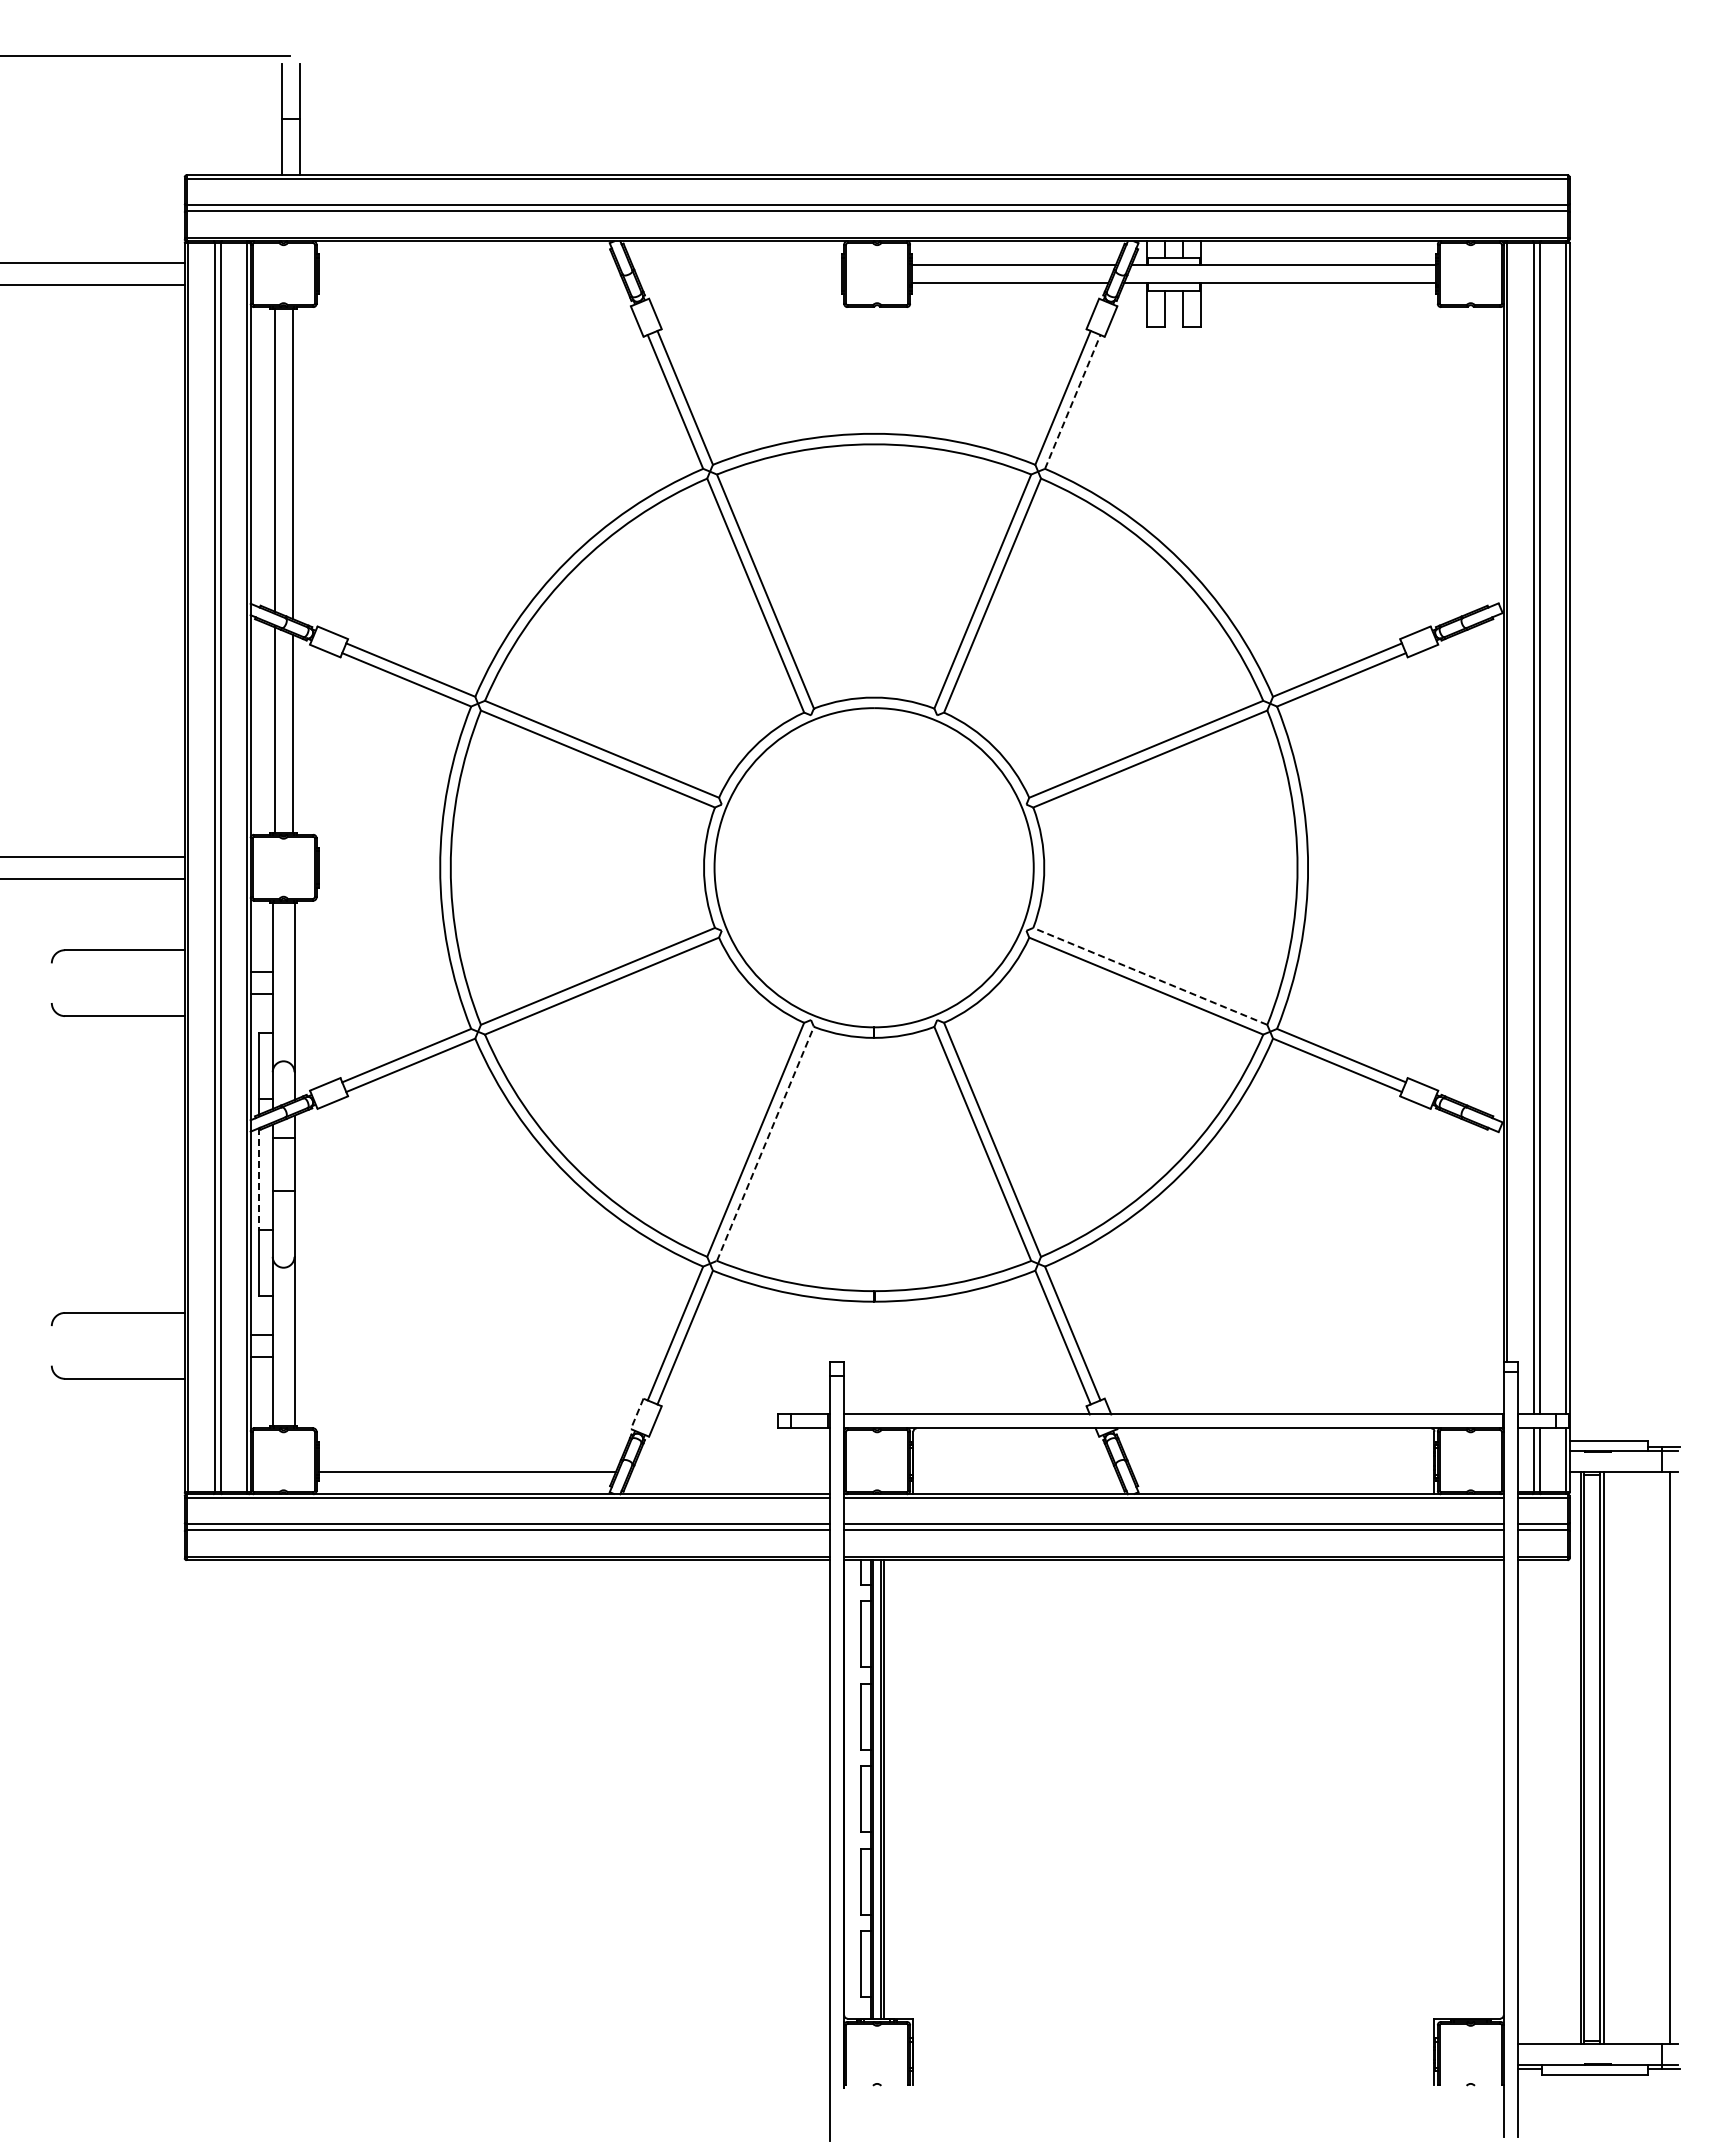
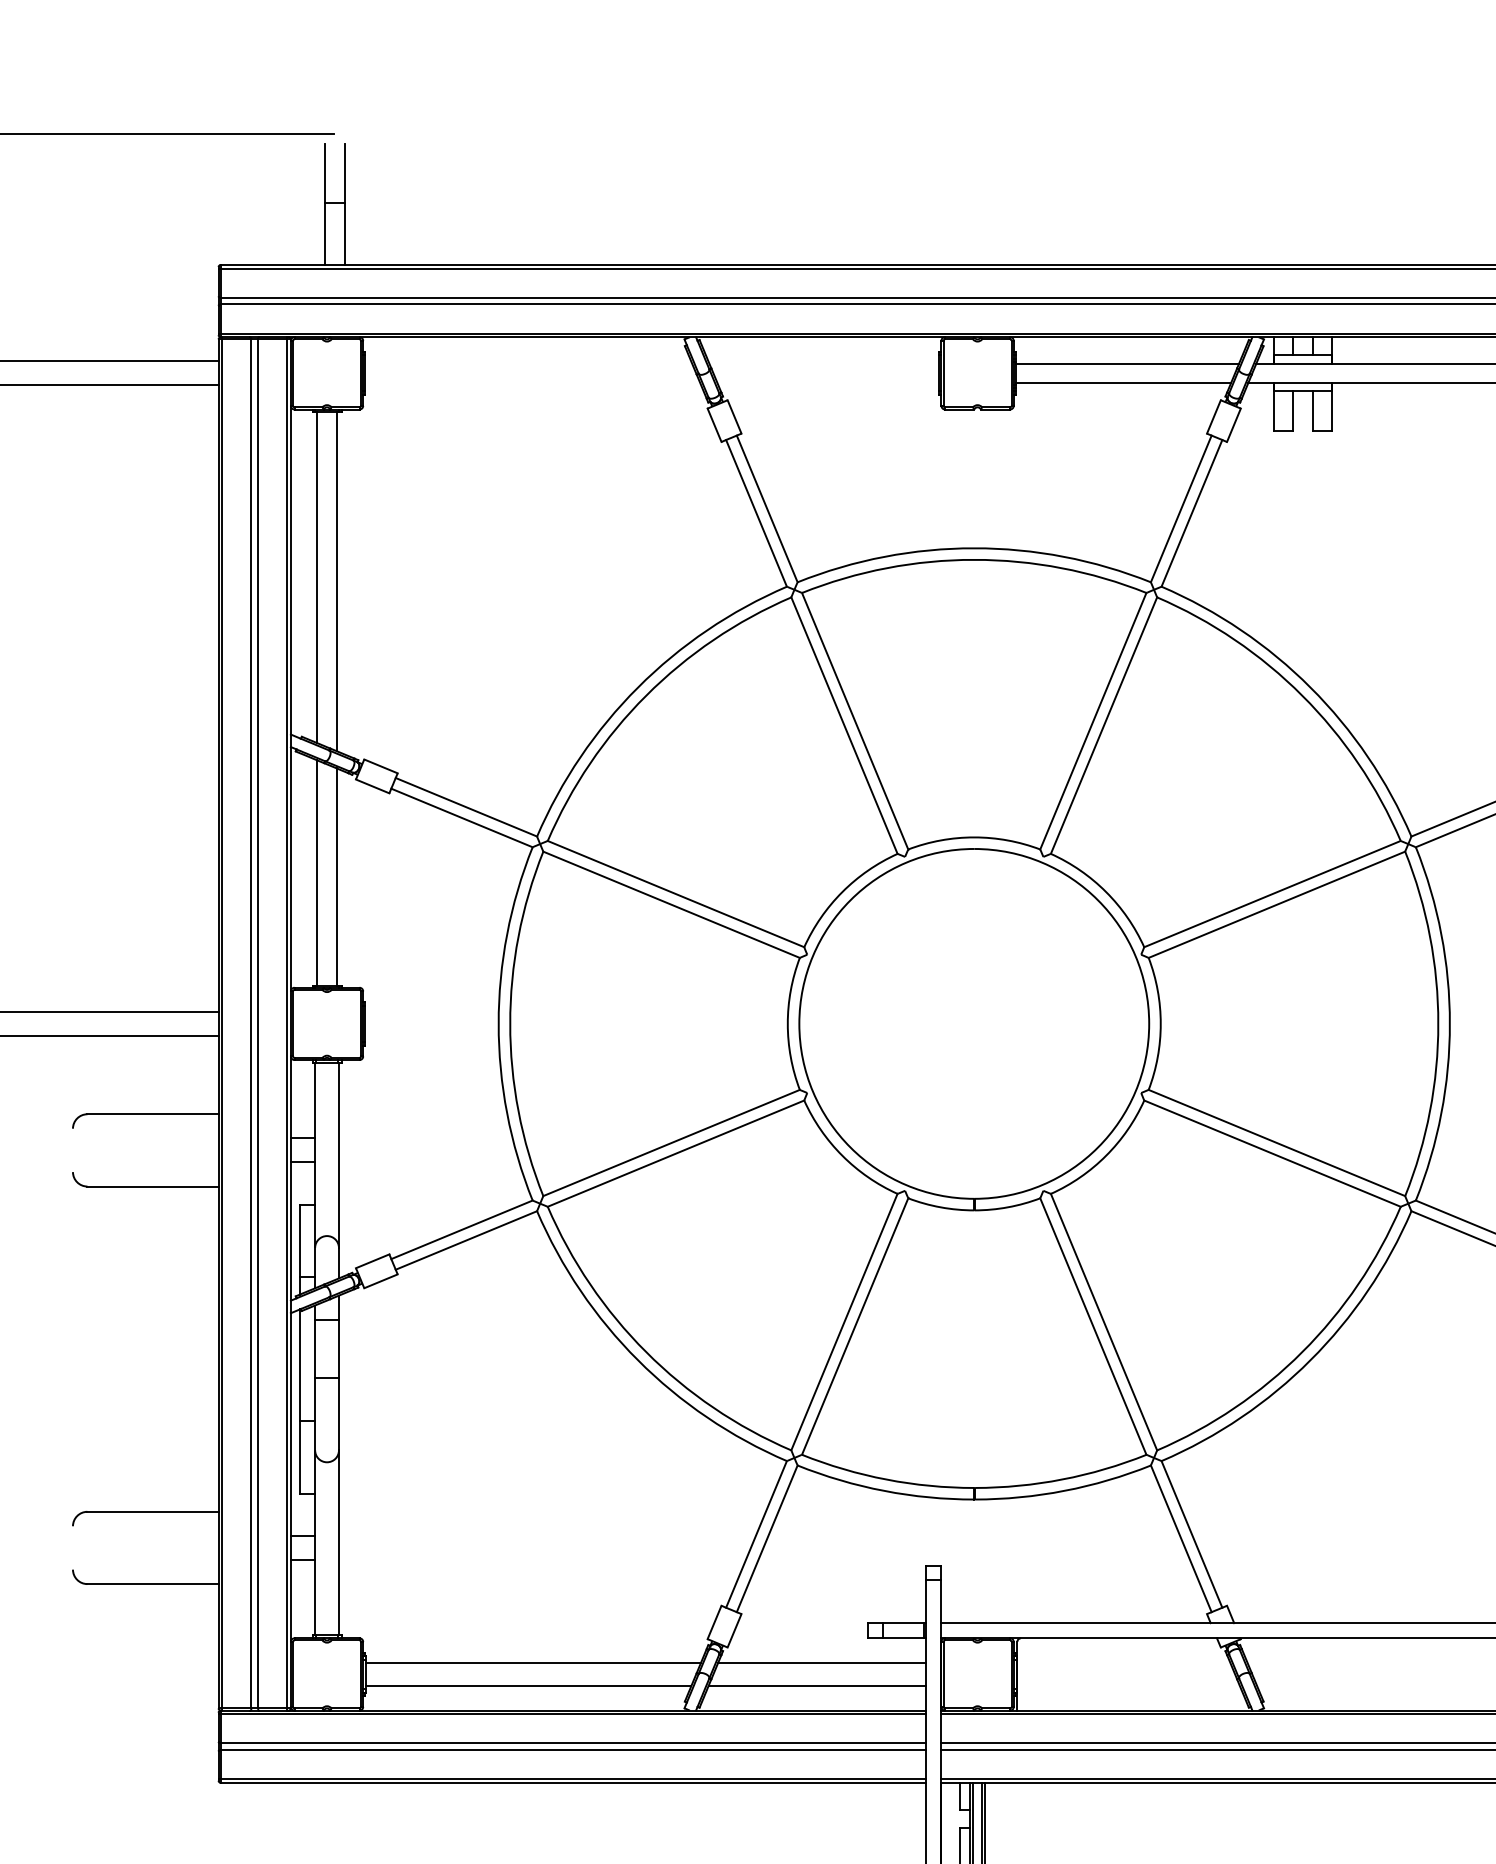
line: (1072, 401) -> (1191, 512), dashed -> solid
line: (1150, 976) -> (1277, 1143), dashed -> solid
line: (765, 1143) -> (855, 1326), dashed -> solid
line: (258, 1179) -> (299, 1365), dashed -> solid
line: (637, 1414) -> (714, 1623), dashed -> solid
line: (471, 1450) -> (532, 1662), added
line: (734, 1450) -> (821, 1662), added
line: (730, 1471) -> (816, 1685), added

